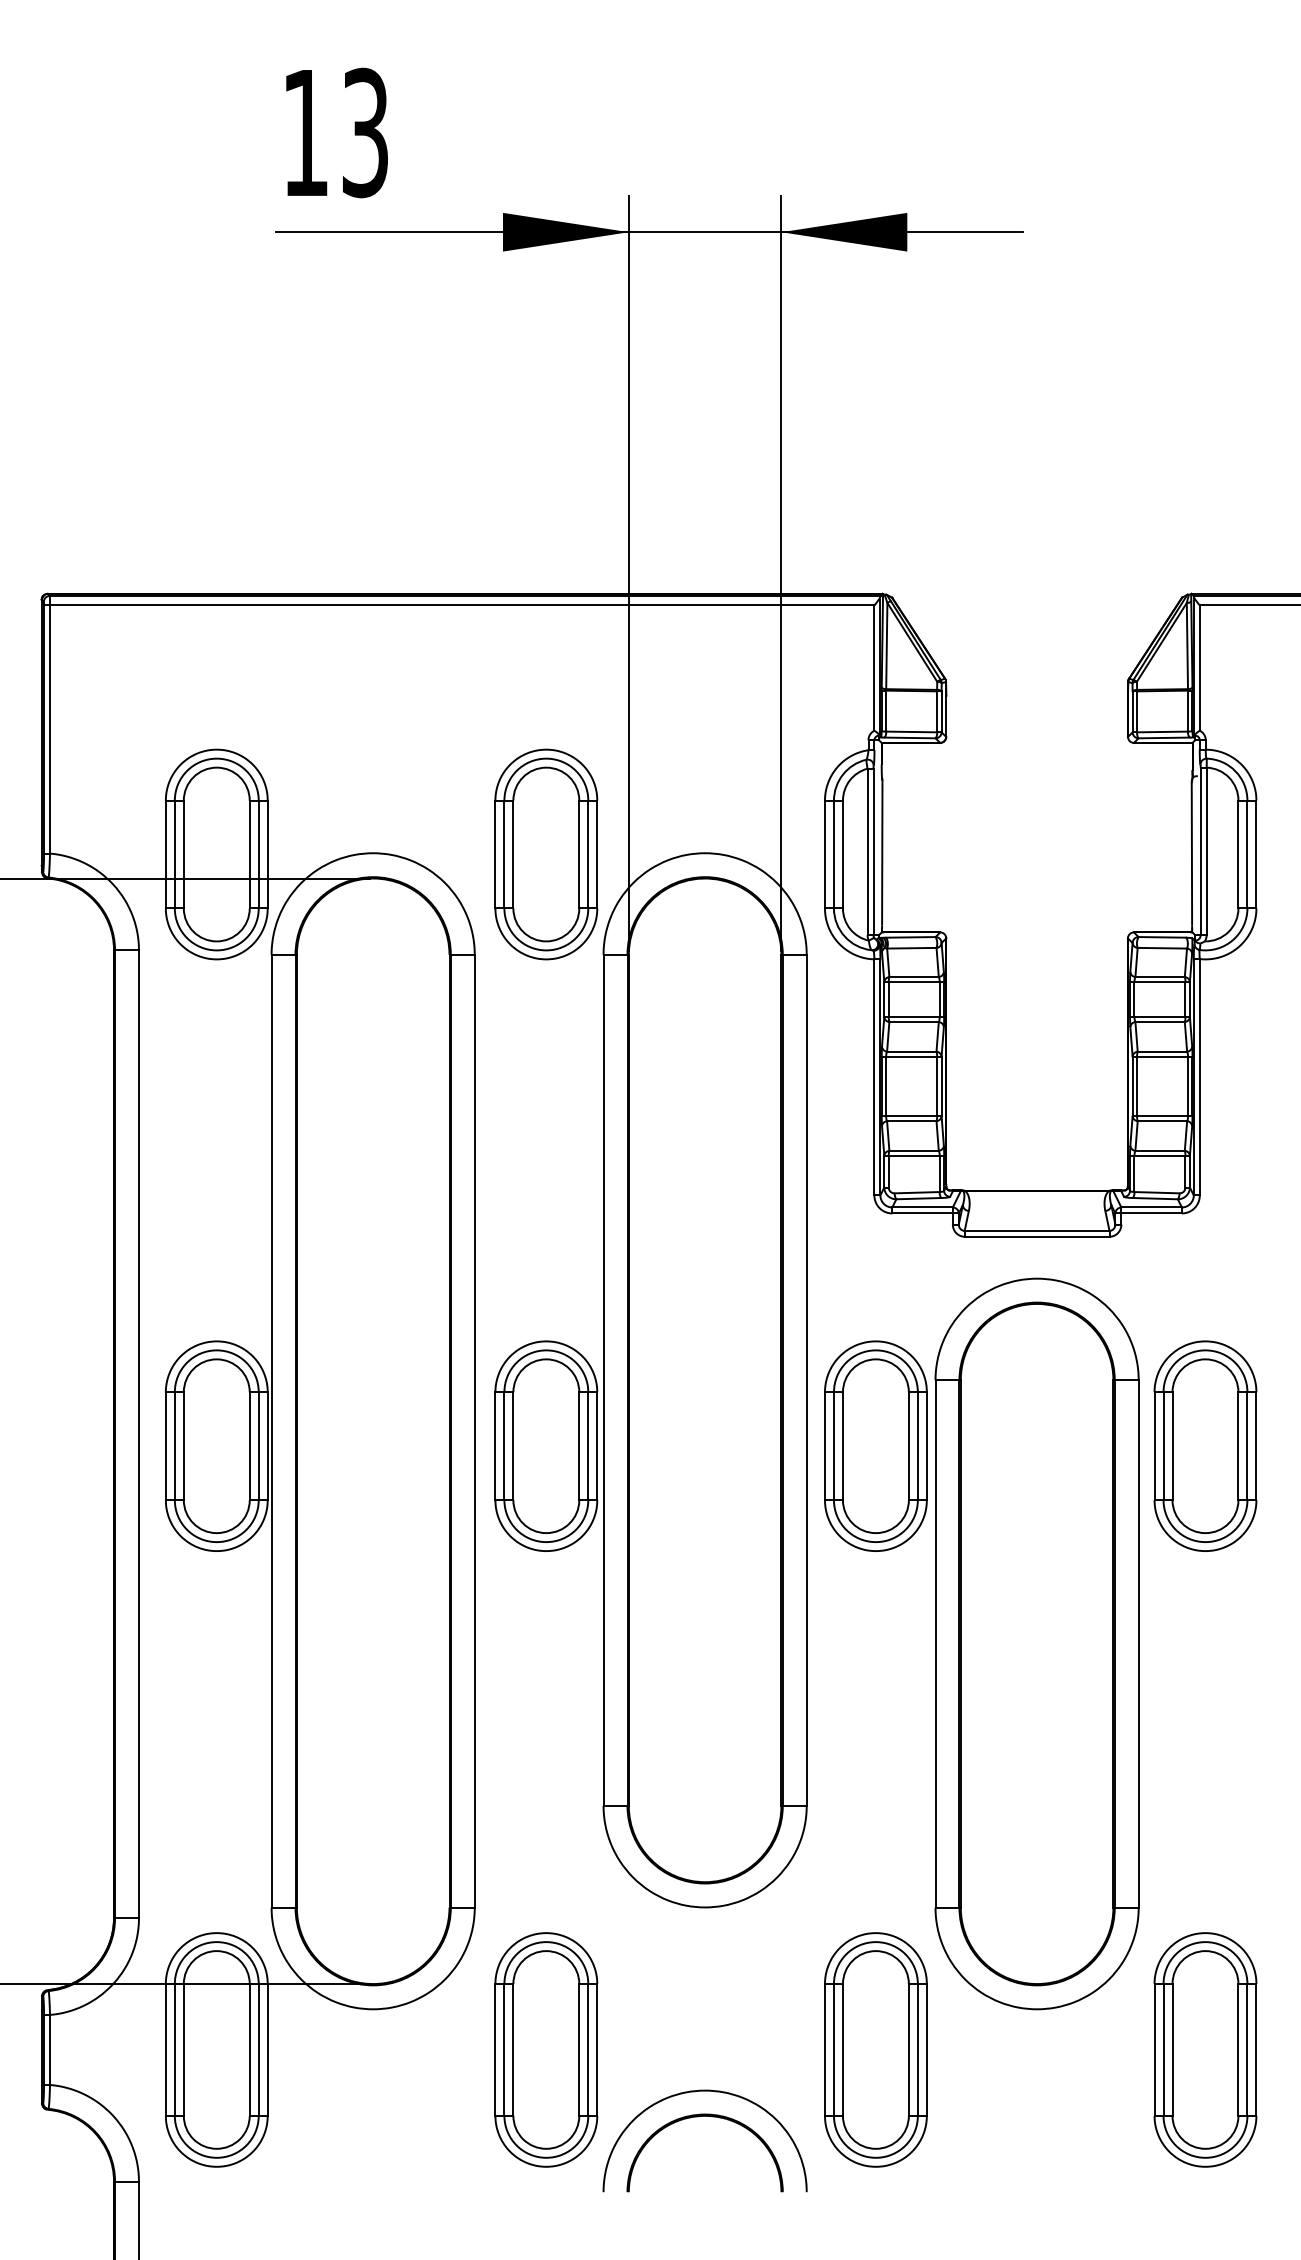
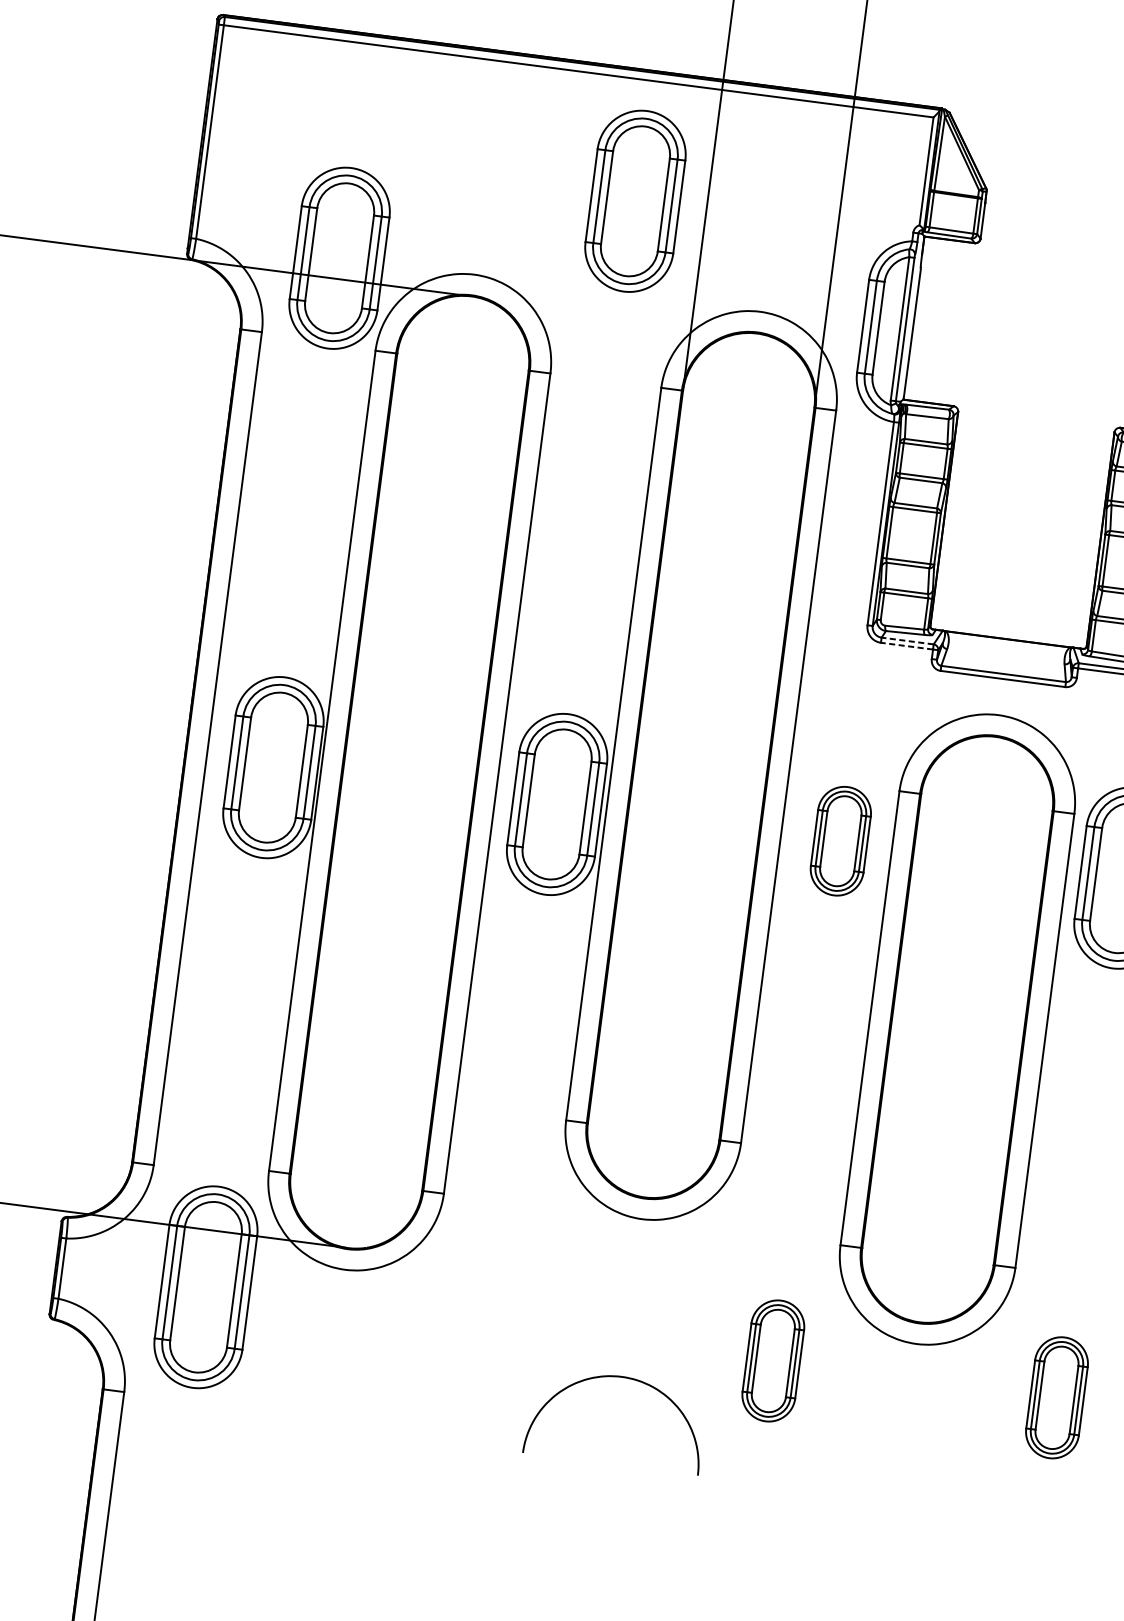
part: (546, 854) -> (635, 201), moved
line: (922, 1207) -> (907, 641), solid -> dashed
line: (922, 1213) -> (906, 646), solid -> dashed
part: (875, 1445) -> (840, 840), size x0.6
part: (546, 2049) -> (489, 1323), removed
part: (875, 2049) -> (773, 1360), size x0.6
part: (1205, 2049) -> (1057, 1397), size x0.6
part: (698, 2117) -> (613, 1399), removed

